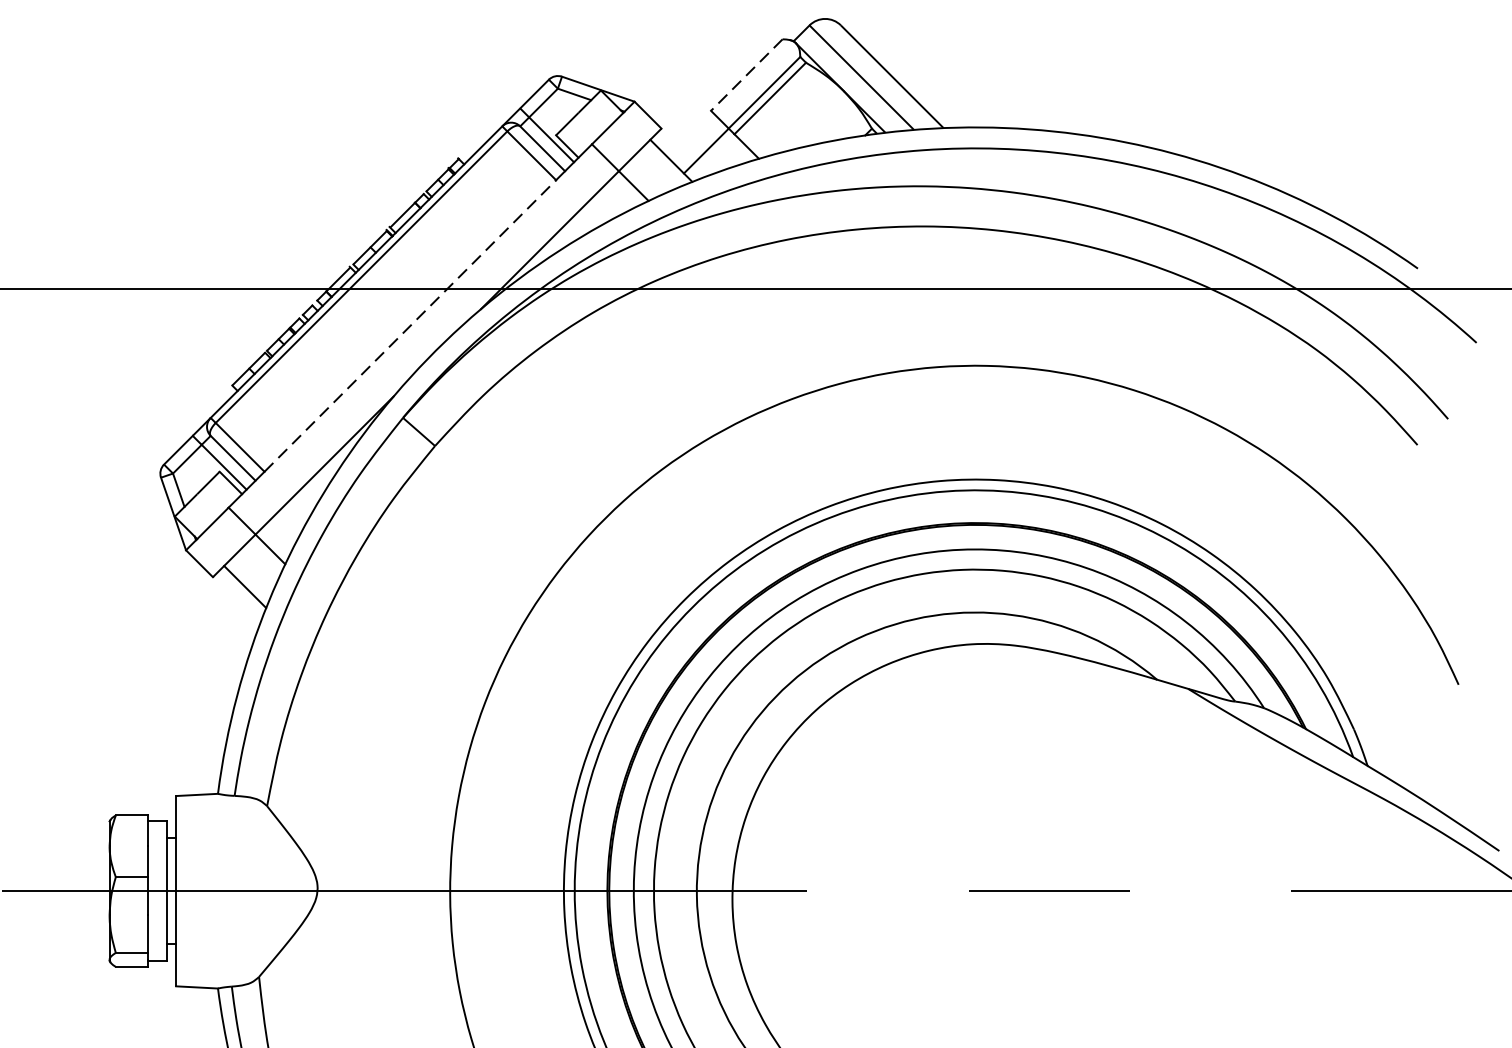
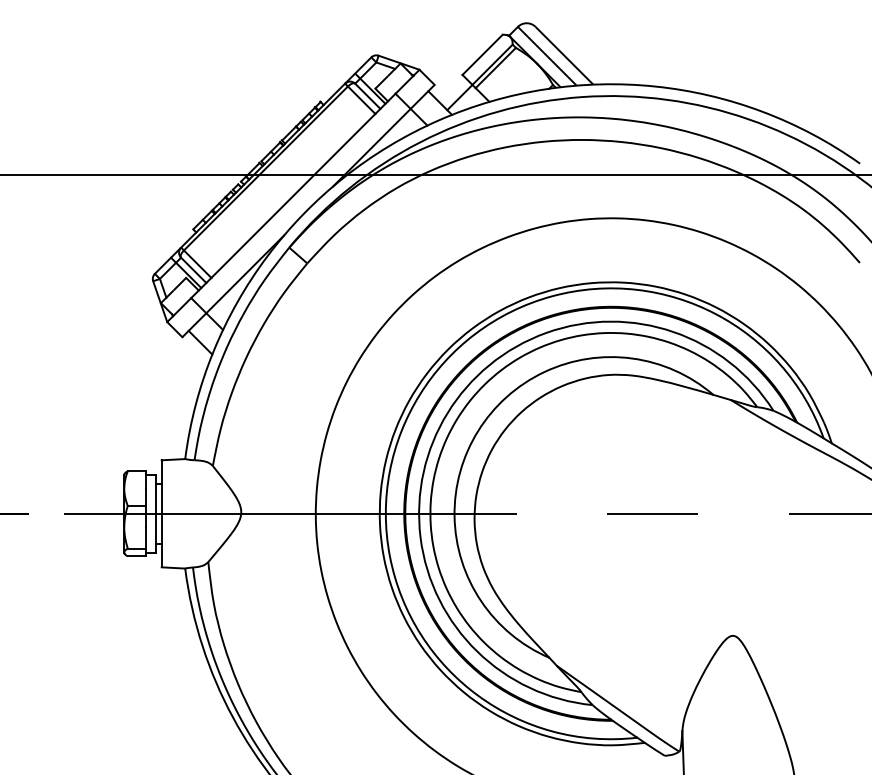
line: (746, 76) -> (482, 55), dashed -> solid
line: (410, 325) -> (293, 195), dashed -> solid

